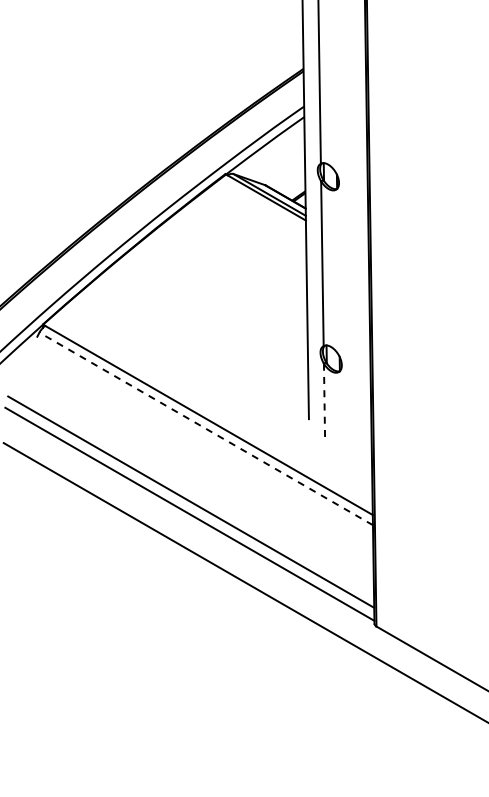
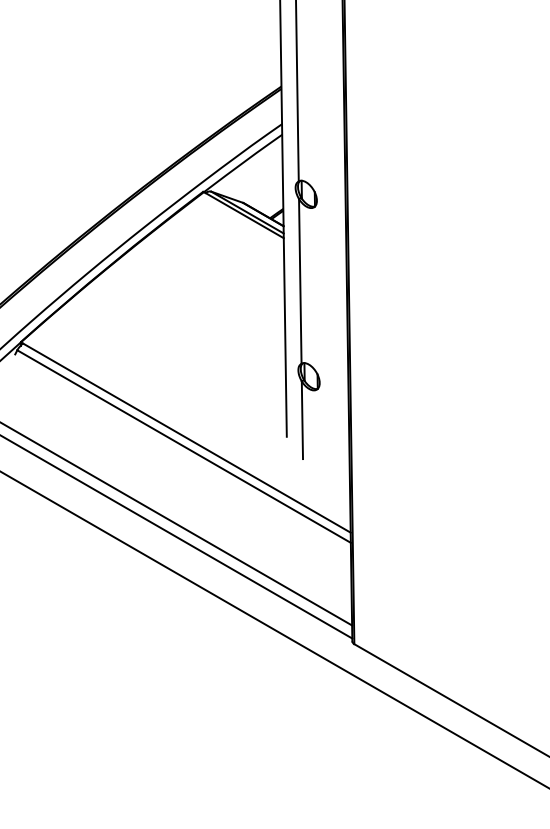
line: (324, 402) -> (302, 420), dashed -> solid
line: (206, 428) -> (184, 446), dashed -> solid

